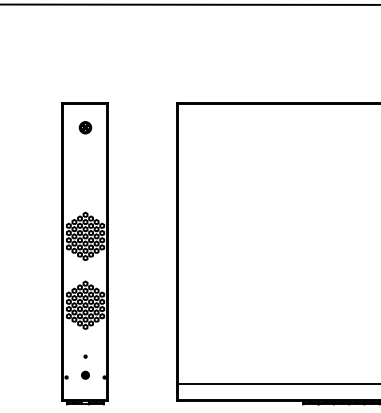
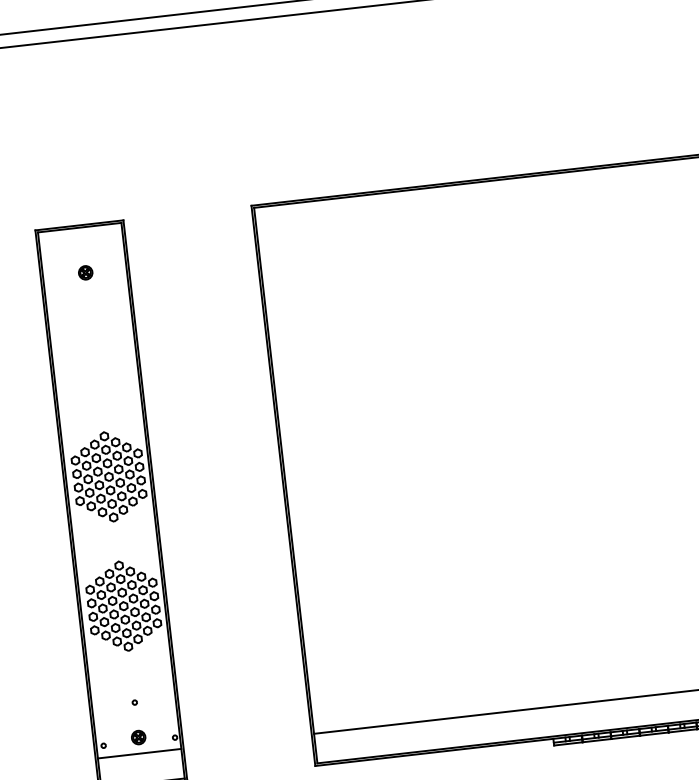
part: (85, 127) -> (85, 272), size x0.62
line: (84, 383) -> (138, 753), added

